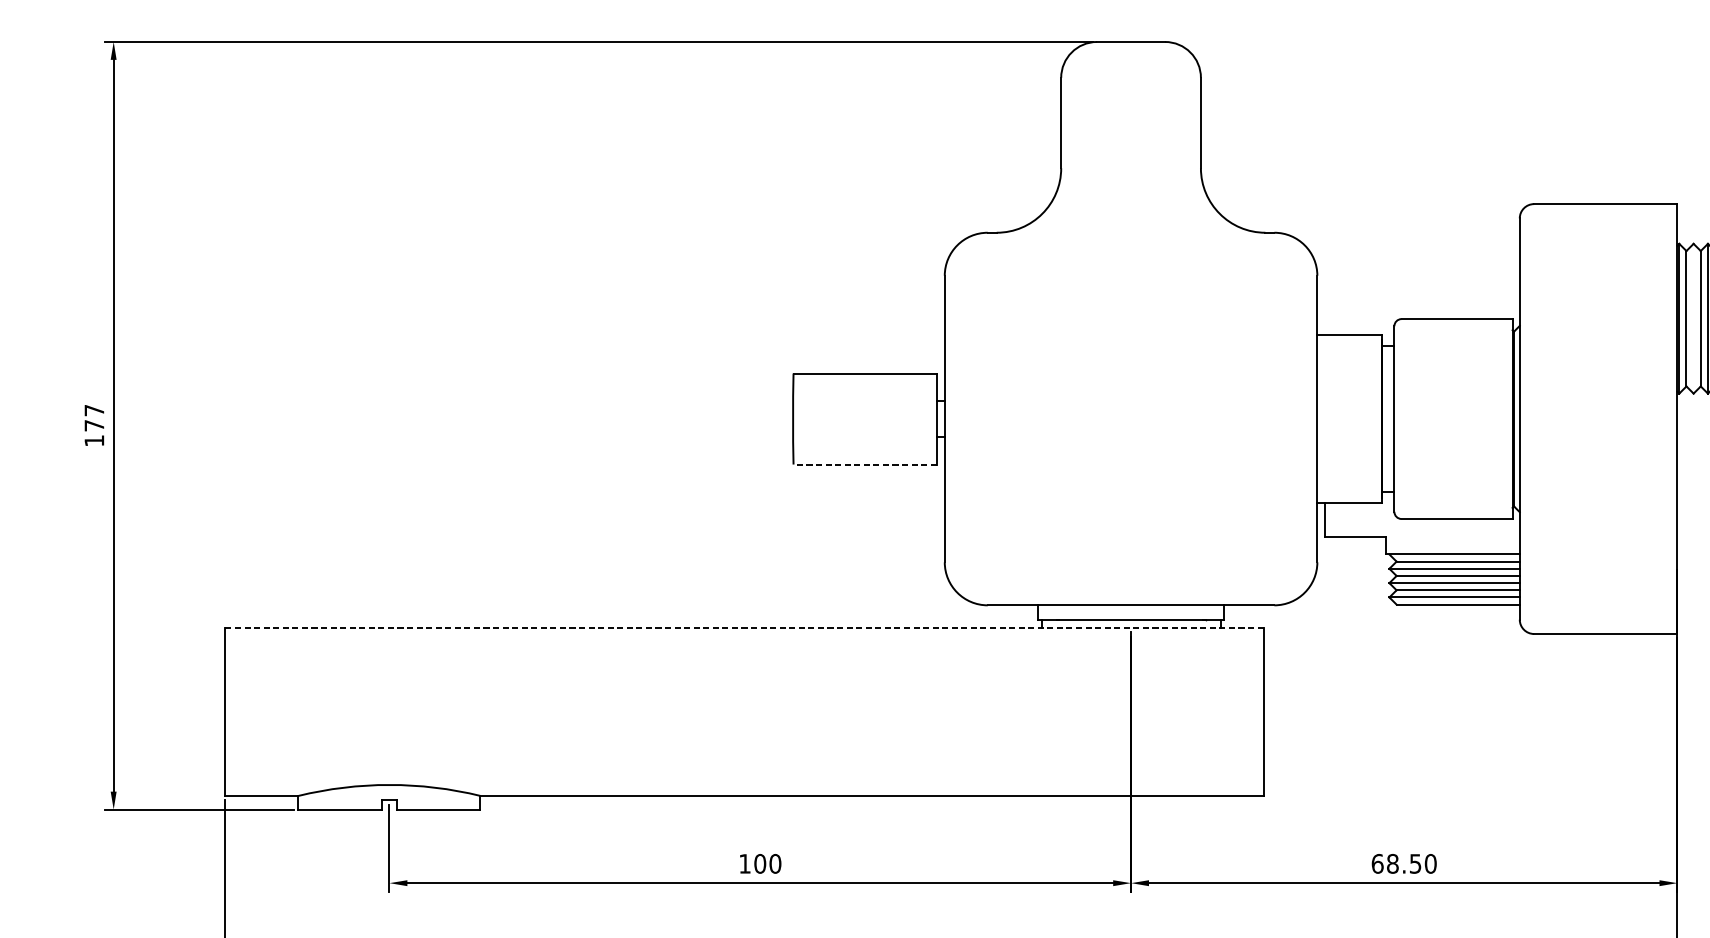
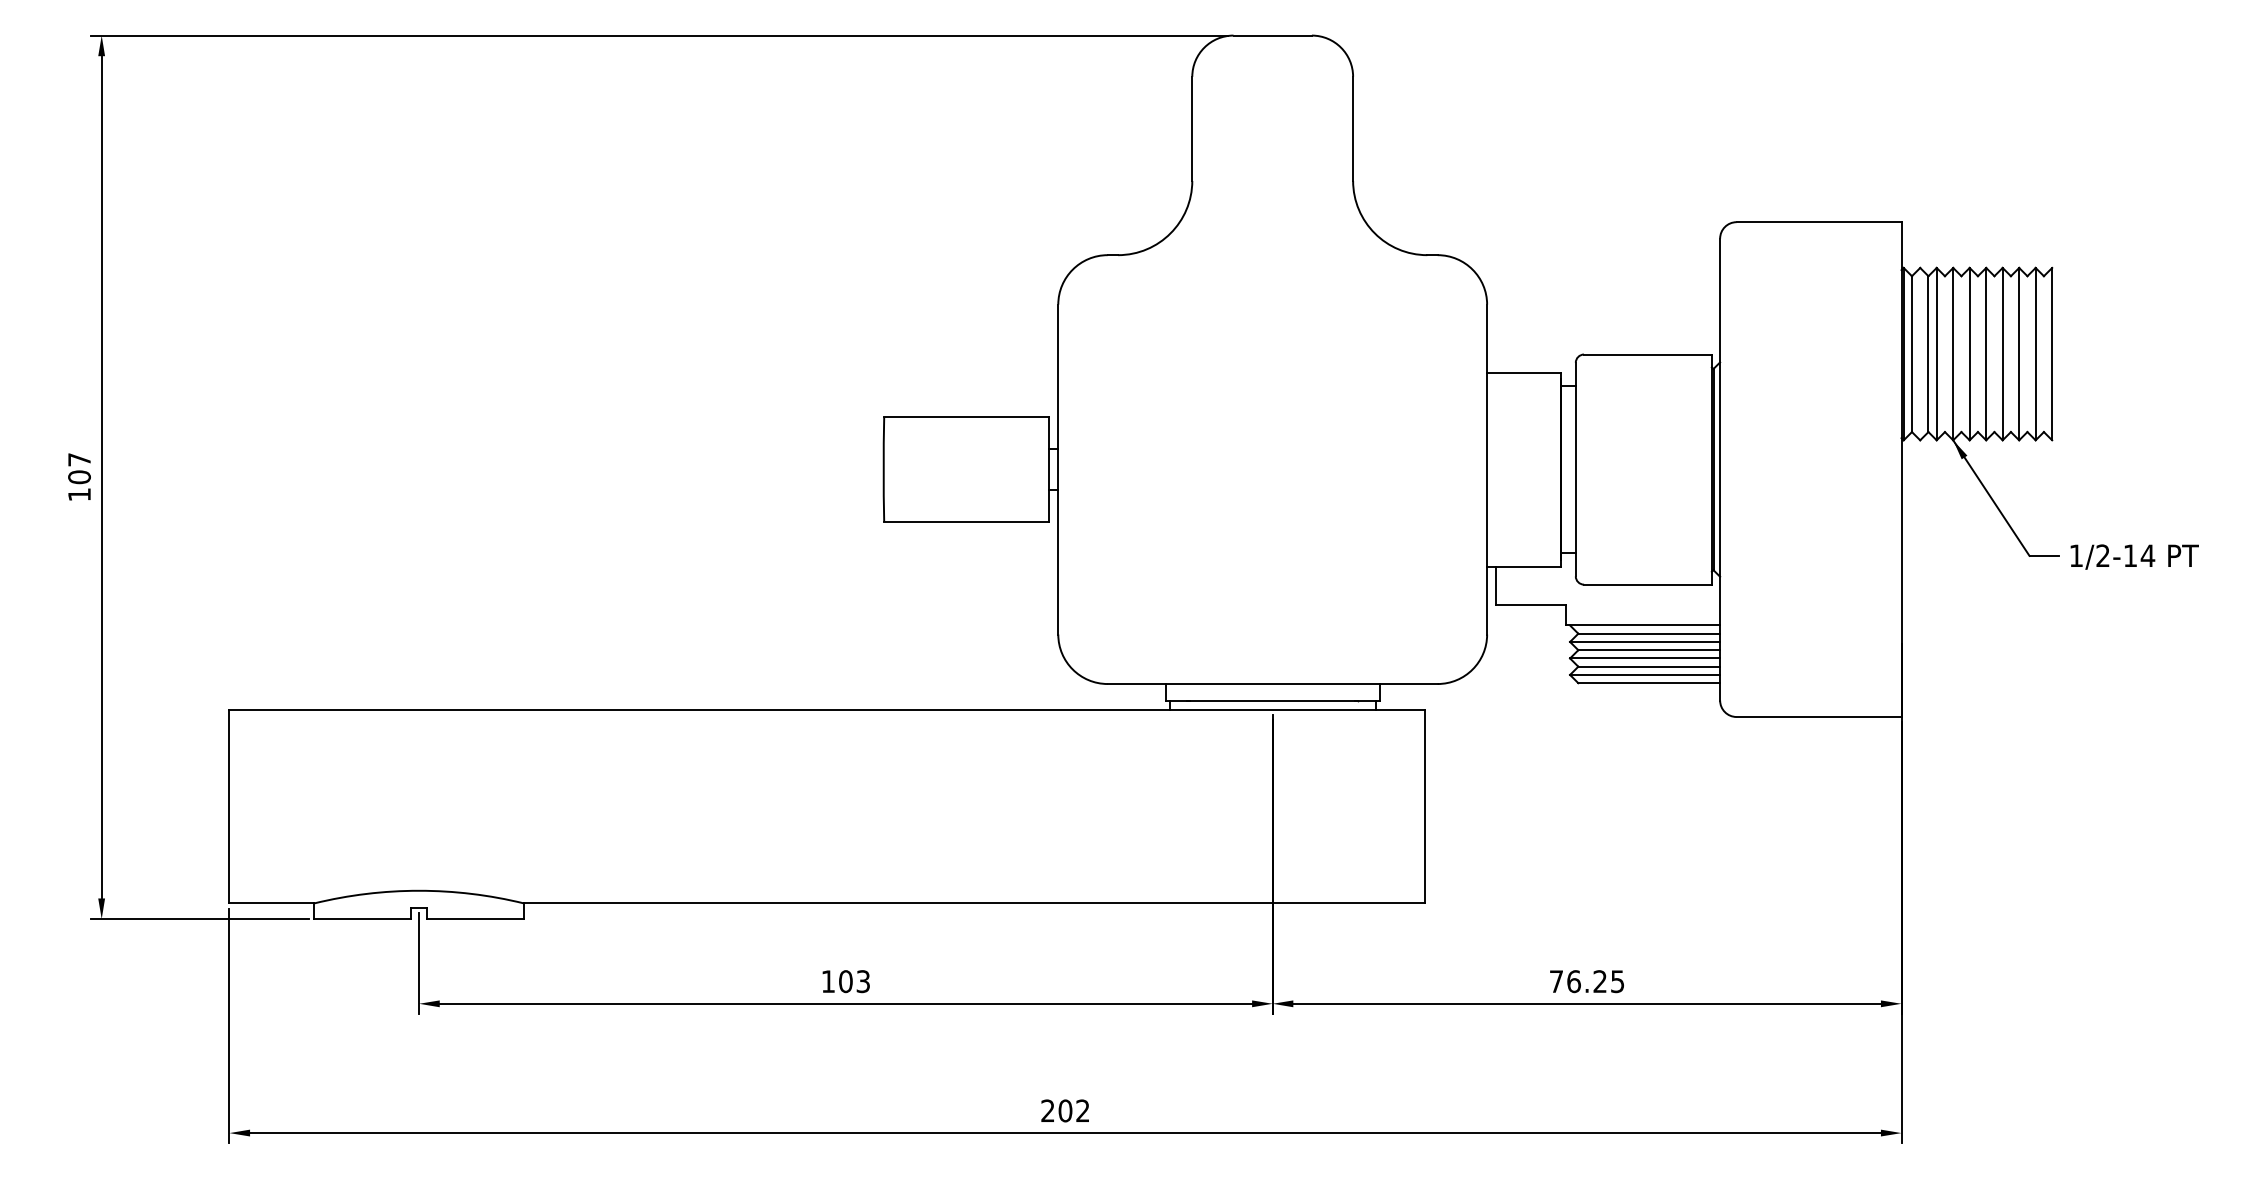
text: (94, 425) -> (79, 477), 177 -> 107
line: (865, 464) -> (966, 521), dashed -> solid
line: (744, 627) -> (827, 709), dashed -> solid
text: (775, 863) -> (863, 981), 100 -> 103
text: (1403, 863) -> (1586, 981), 68.50 -> 76.25

